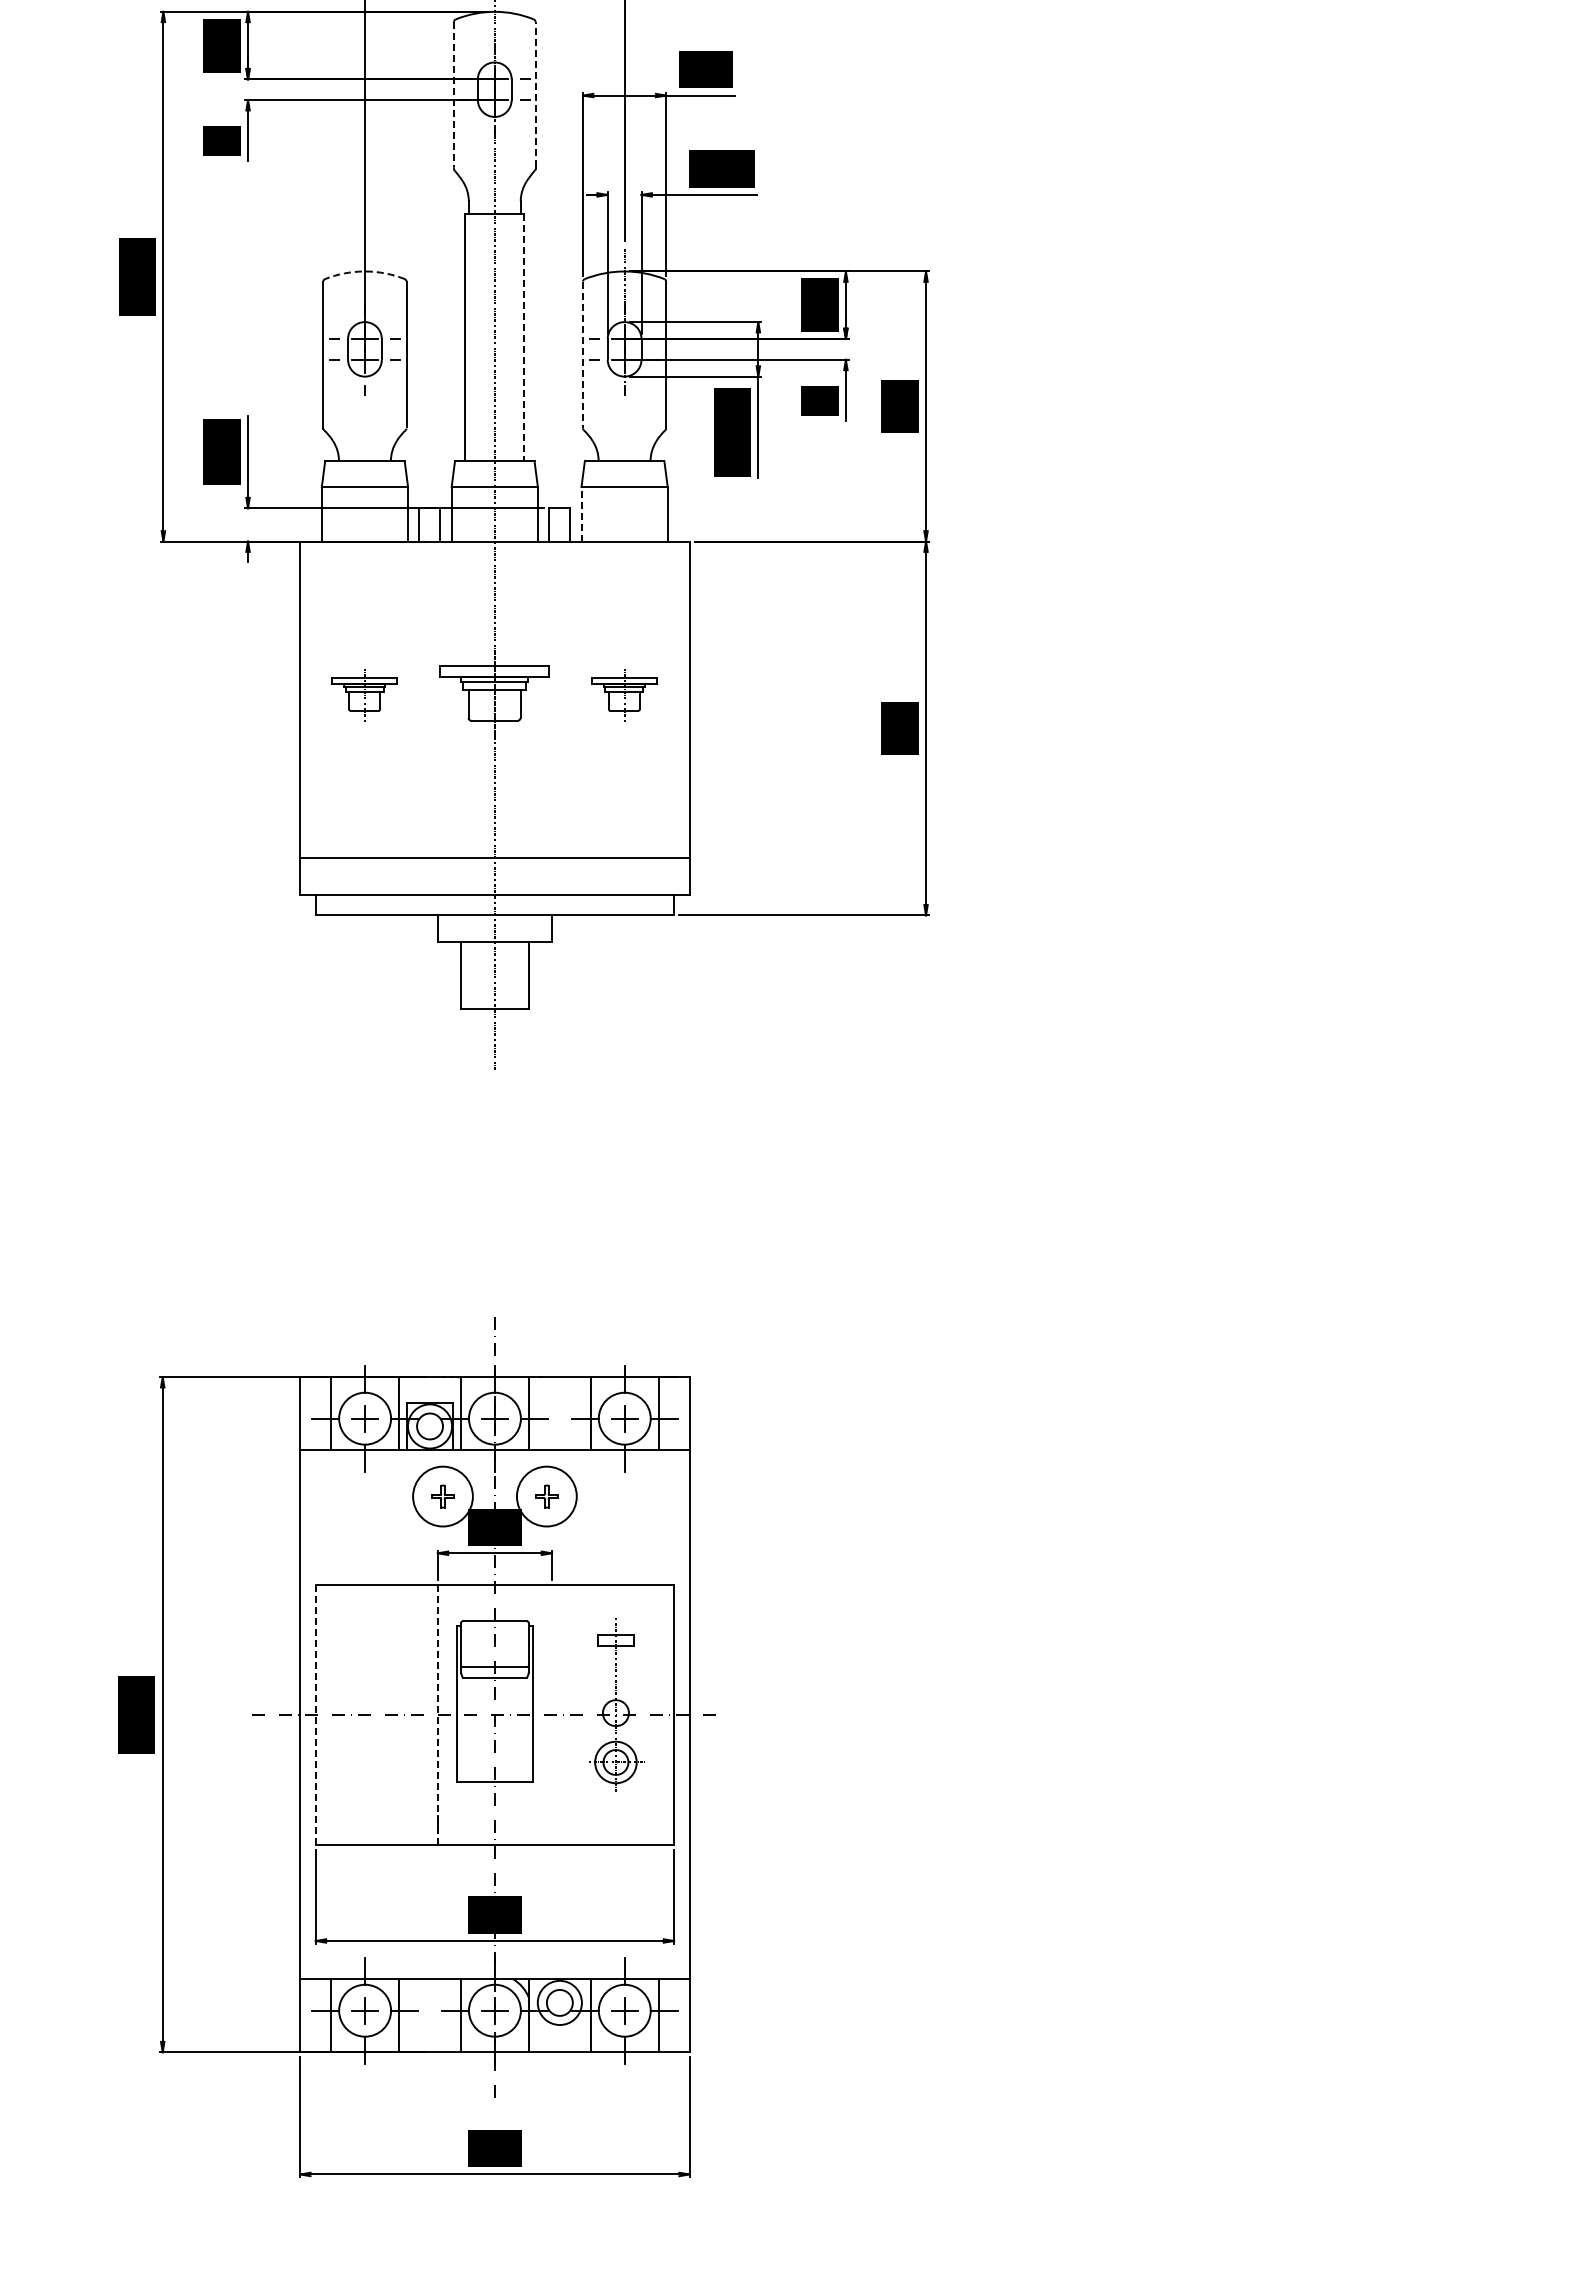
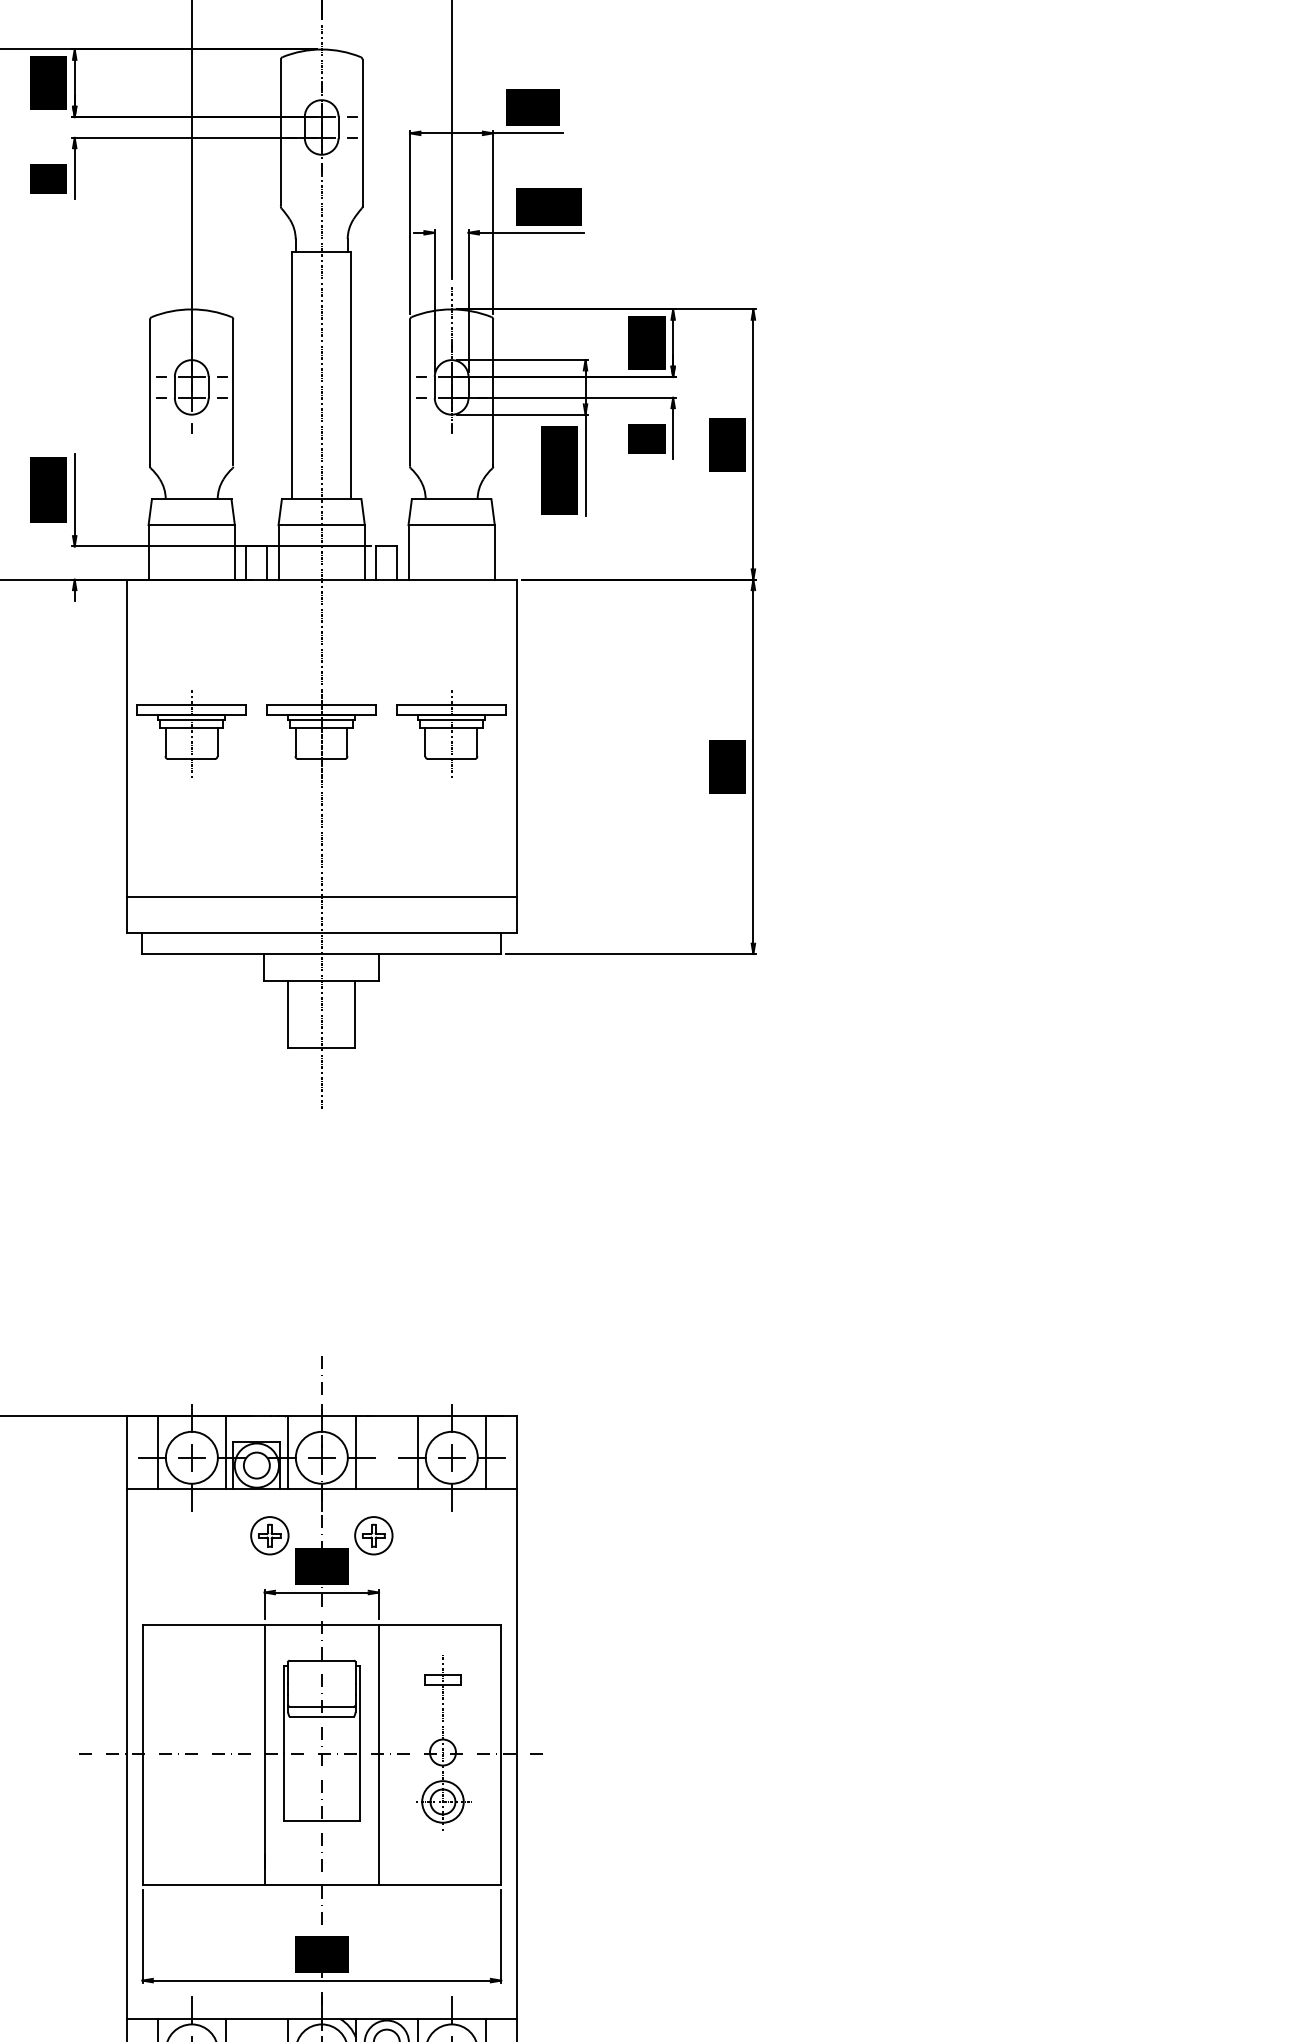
line: (454, 94) -> (281, 132), dashed -> solid
line: (535, 94) -> (362, 132), dashed -> solid
arc: (364, 271) -> (191, 309), dashed -> solid
line: (524, 338) -> (351, 376), dashed -> solid
line: (583, 354) -> (410, 392), dashed -> solid
line: (581, 513) -> (408, 551), dashed -> solid
part: (364, 695) -> (191, 733), size x1.67
part: (624, 695) -> (451, 733), size x1.67
circle: (442, 1496) -> (269, 1535), size x0.62
circle: (546, 1496) -> (373, 1535), size x0.62
line: (315, 1715) -> (142, 1754), dashed -> solid
line: (437, 1715) -> (264, 1754), dashed -> solid
line: (552, 1715) -> (379, 1754), added

